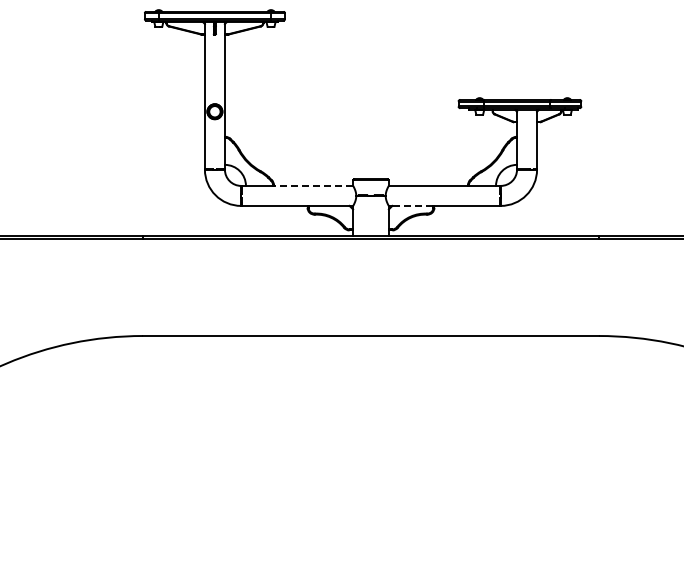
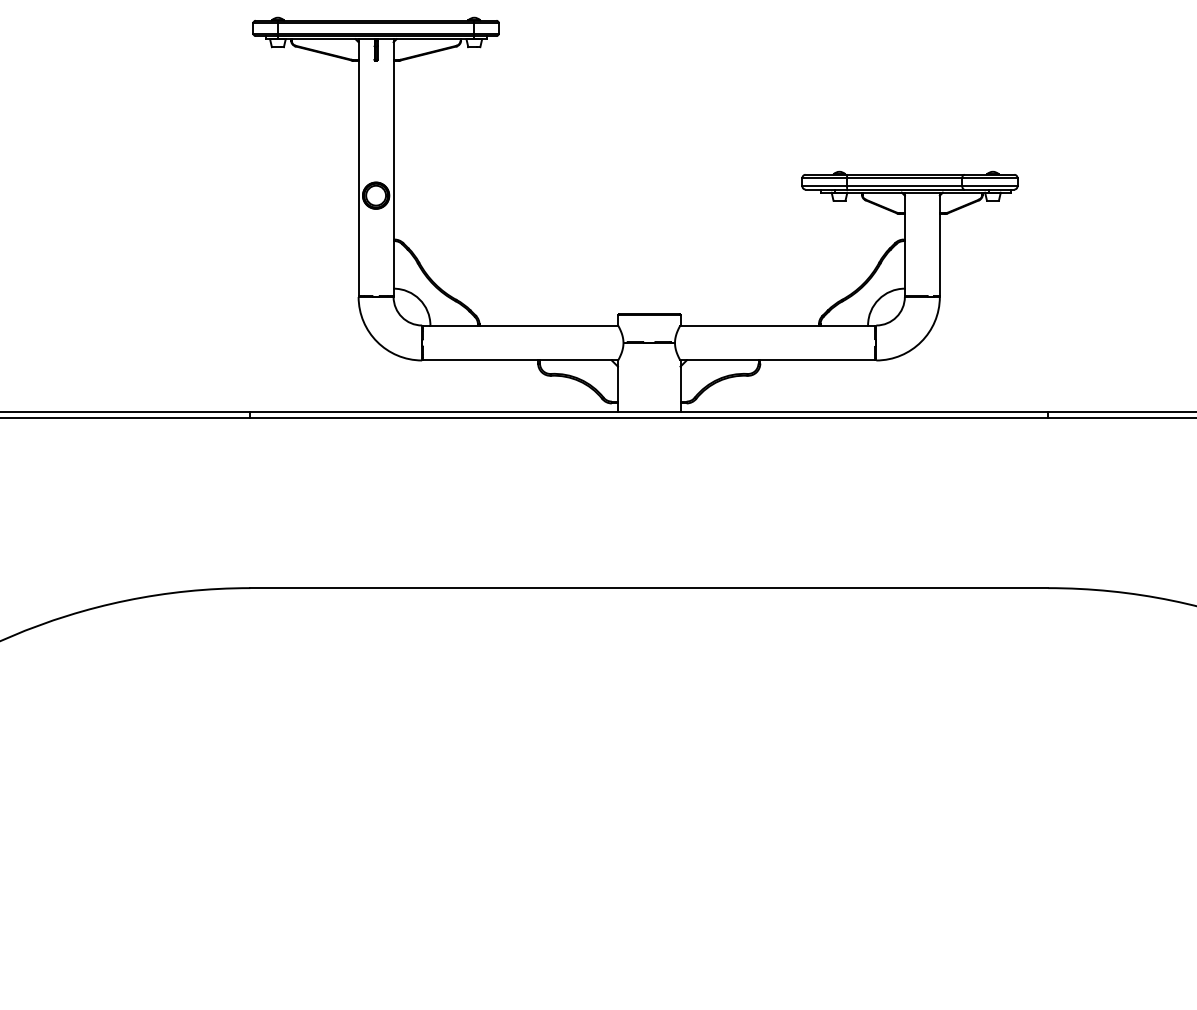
line: (313, 185) -> (548, 324), dashed -> solid
line: (412, 205) -> (721, 359), dashed -> solid

